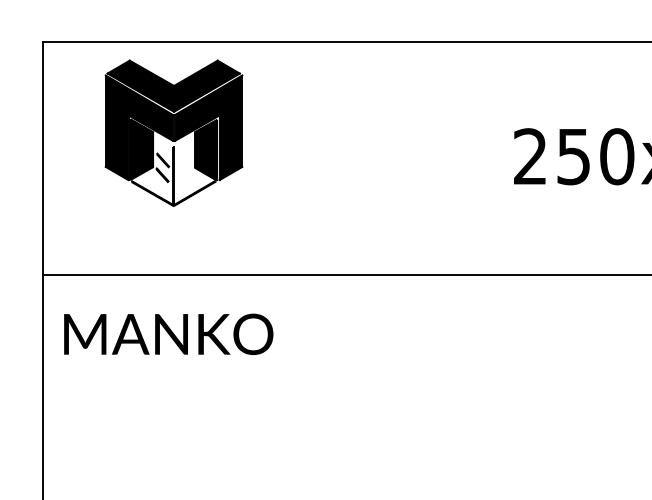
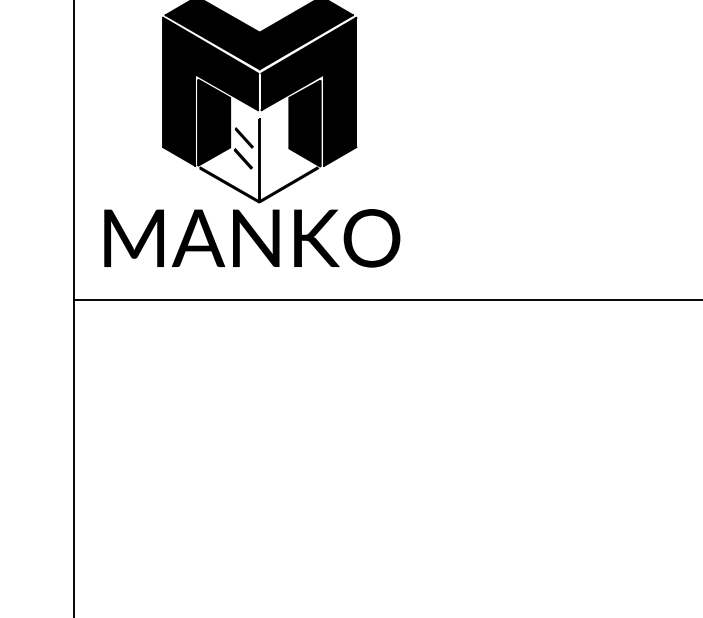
text: (168, 333) -> (251, 237), moved

